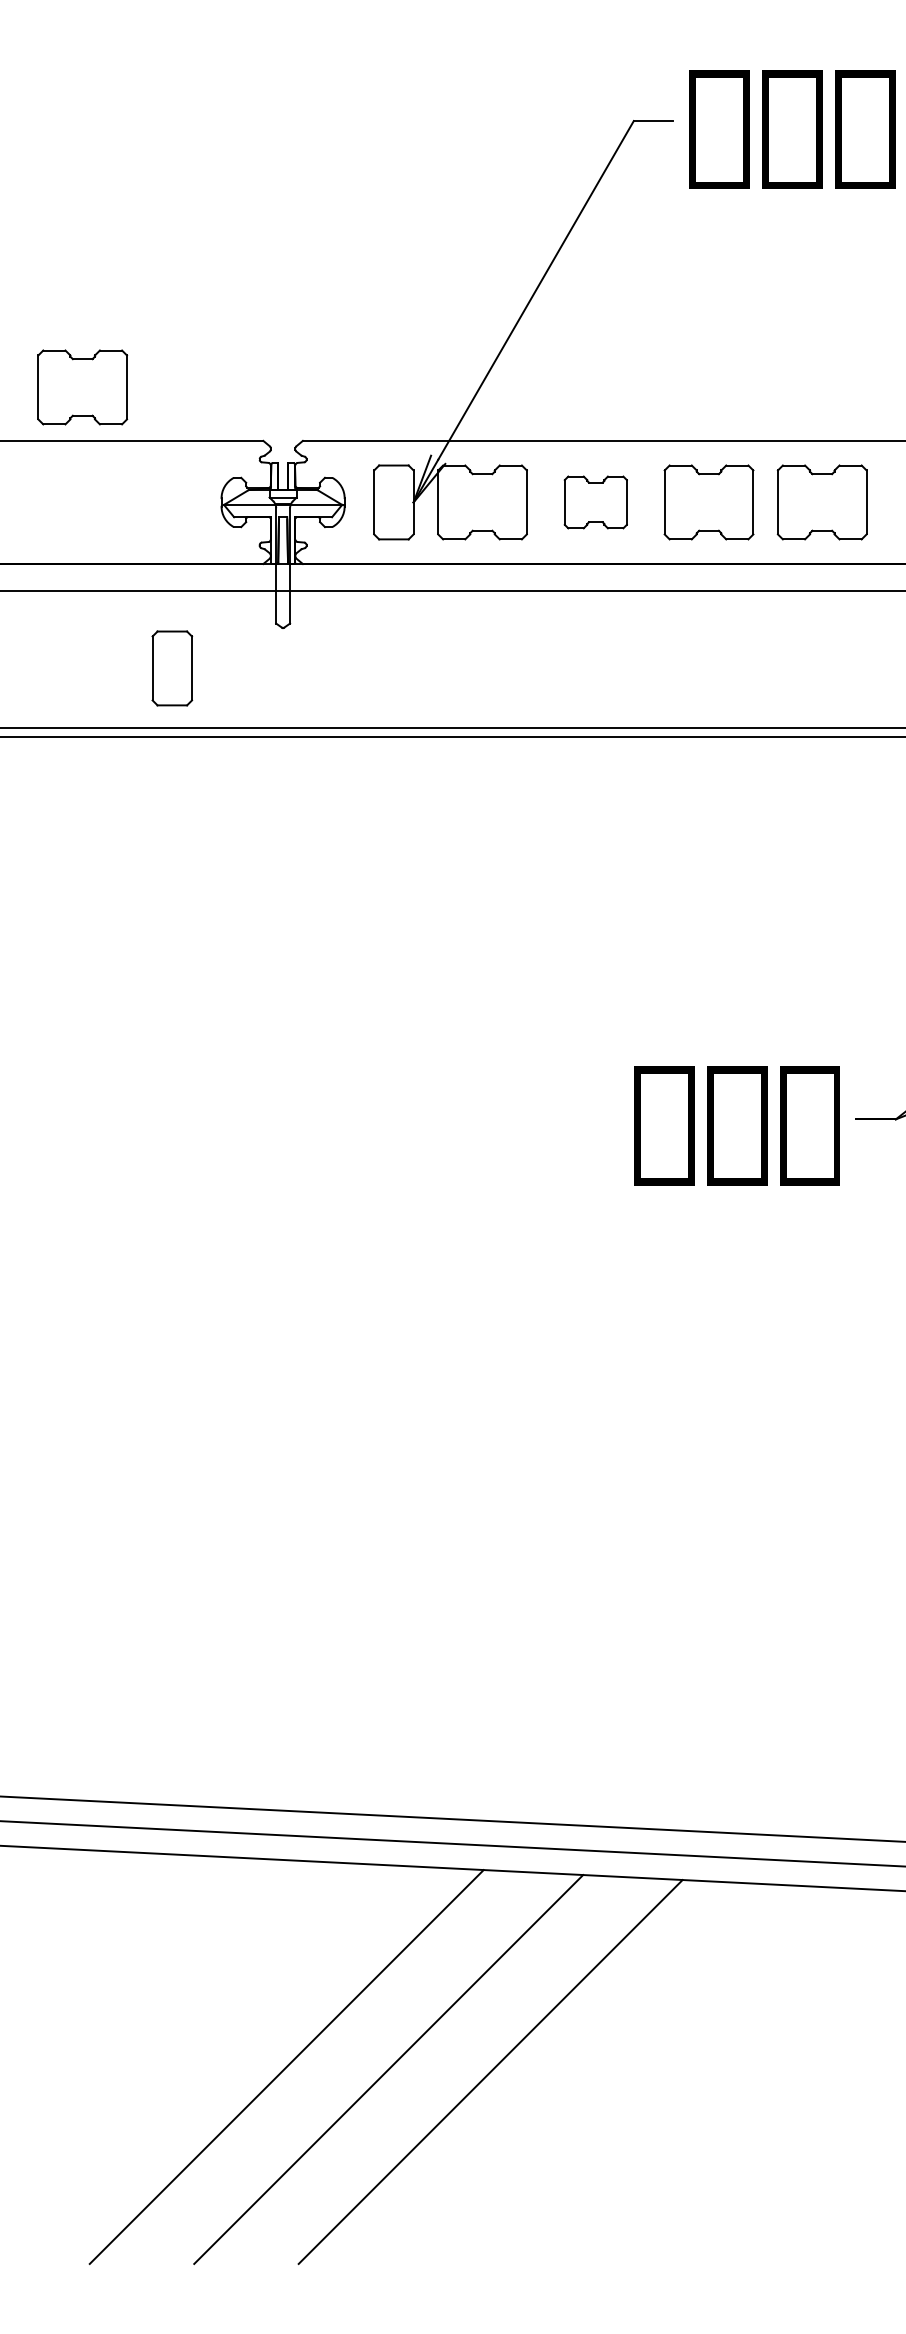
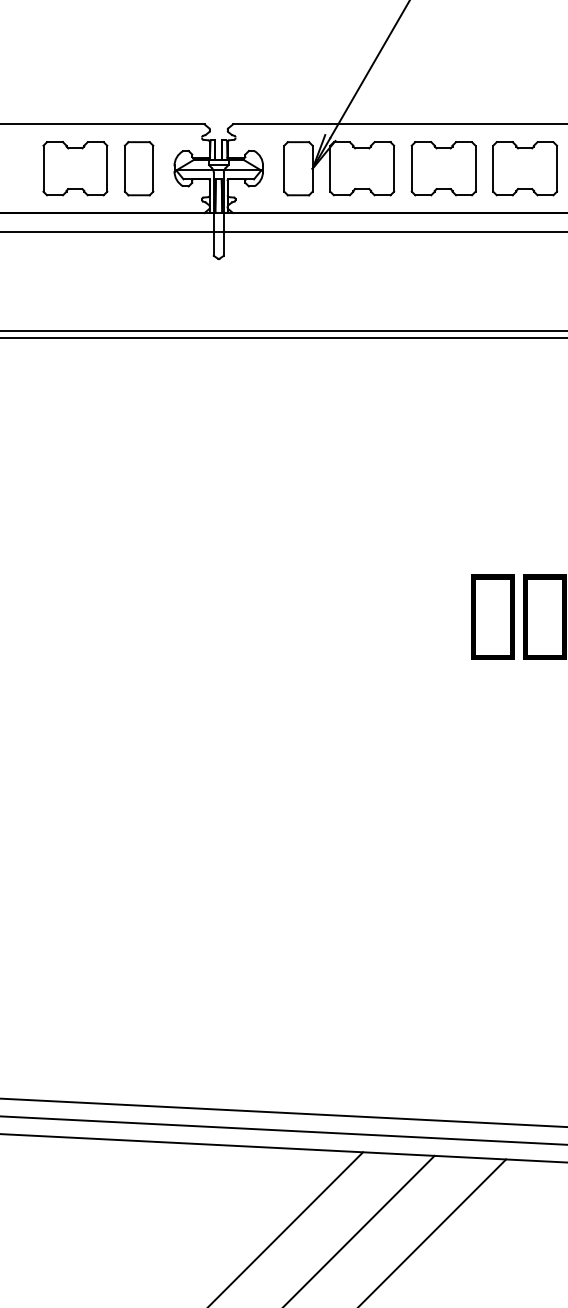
part: (82, 387) -> (75, 168), moved
part: (595, 502) -> (443, 168), size x1.43
part: (172, 668) -> (139, 168), moved

